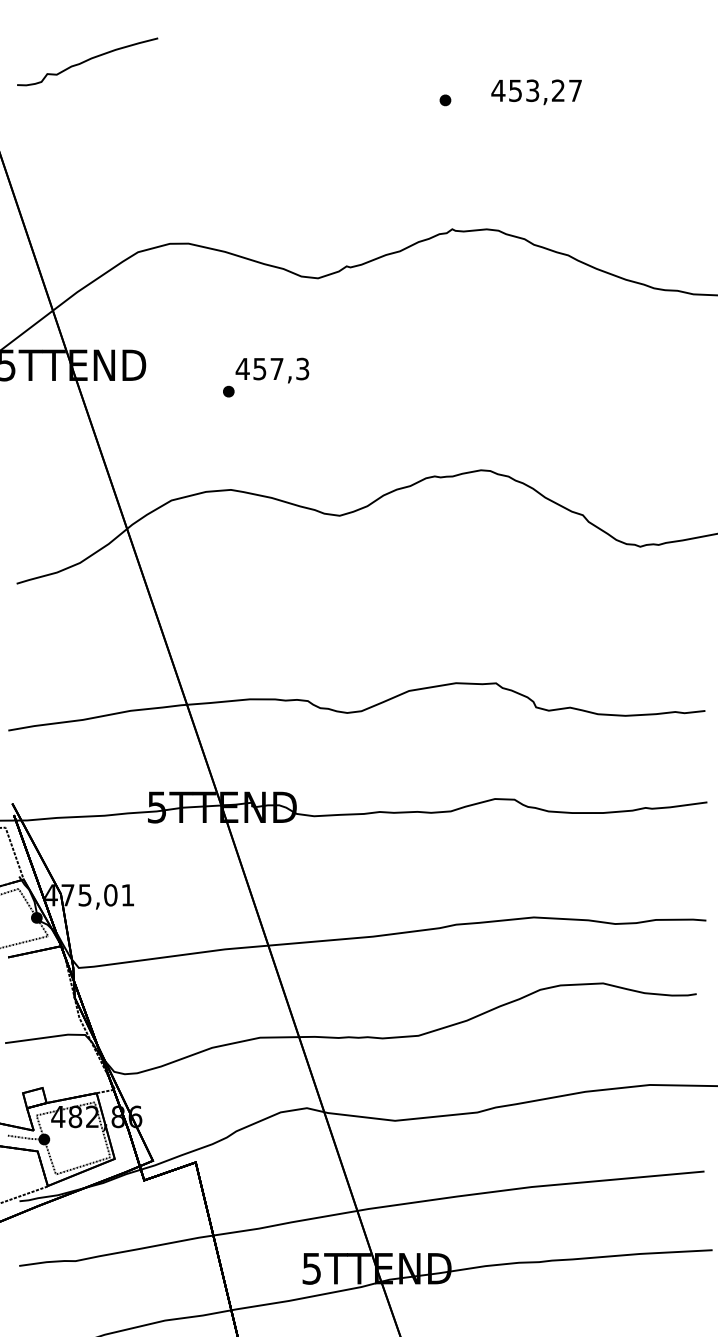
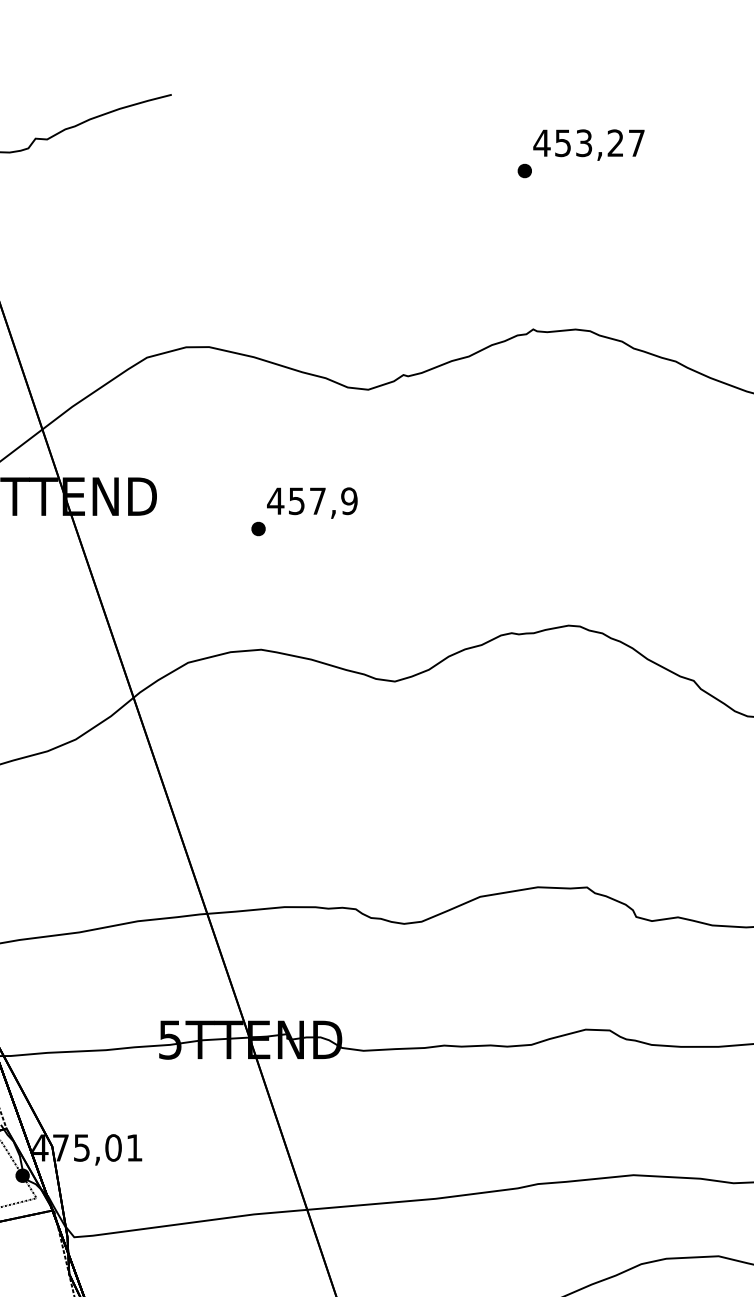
text: (536, 92) -> (588, 145), moved
text: (302, 368) -> (349, 500), 457,3 -> 457,9

